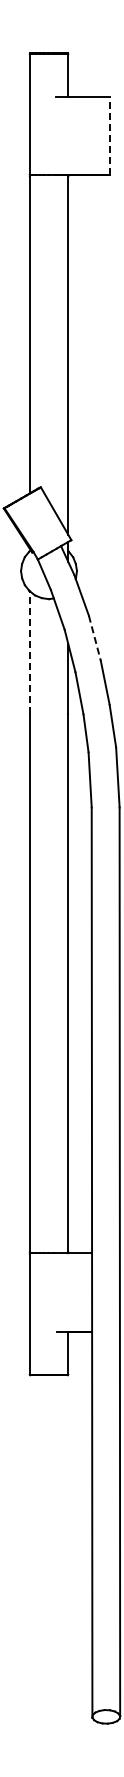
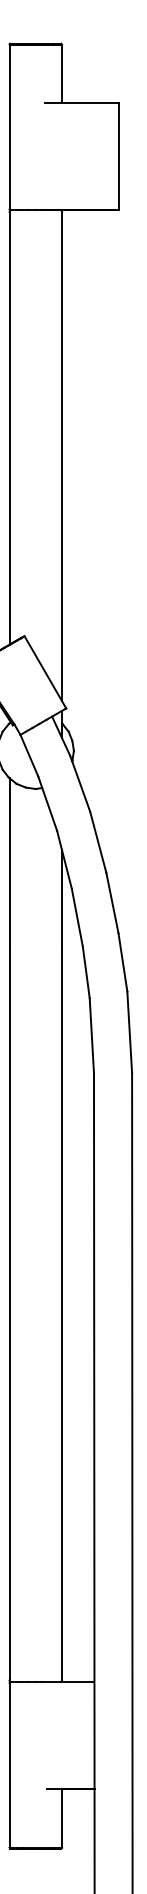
line: (110, 135) -> (119, 155), dashed -> solid
line: (94, 638) -> (97, 842), dashed -> solid
line: (29, 652) -> (9, 861), dashed -> solid

